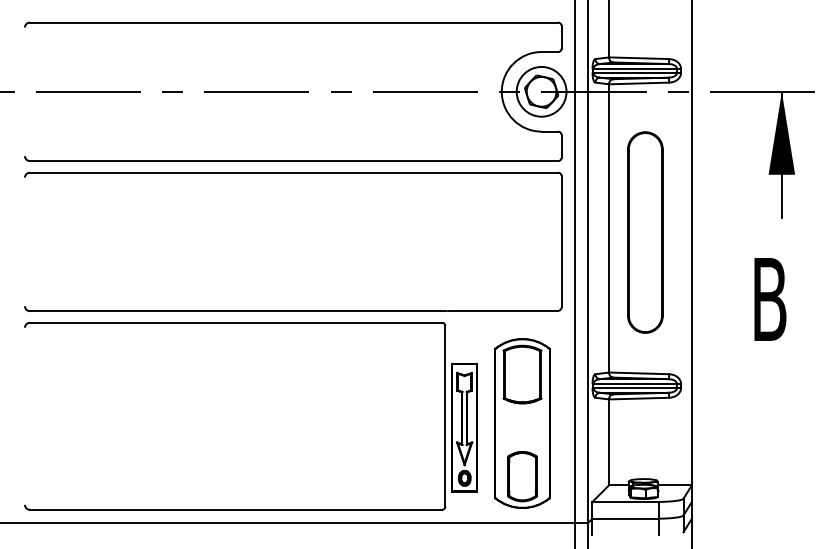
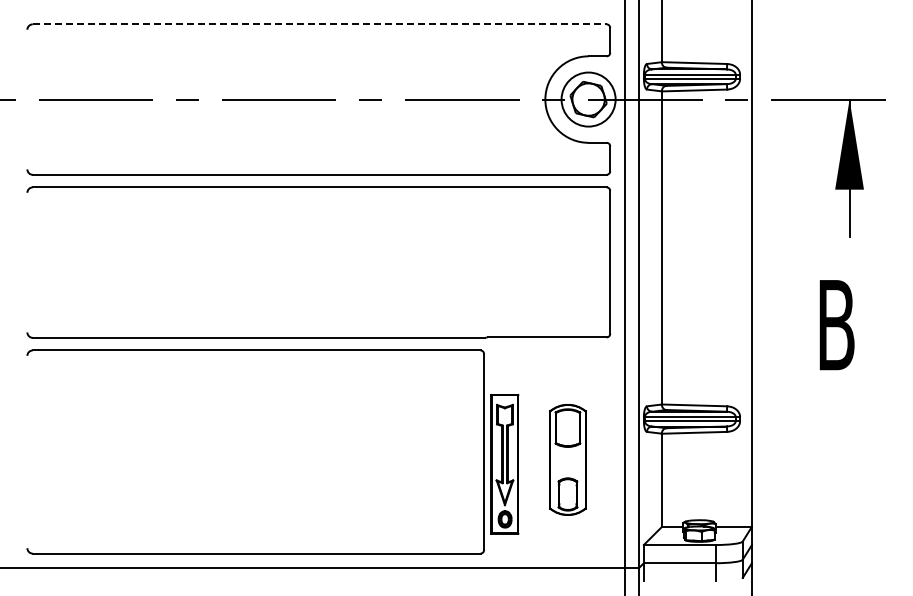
line: (293, 22) -> (319, 24), solid -> dashed
part: (645, 232) -> (701, 252), removed
part: (522, 423) -> (567, 459), size x0.6

